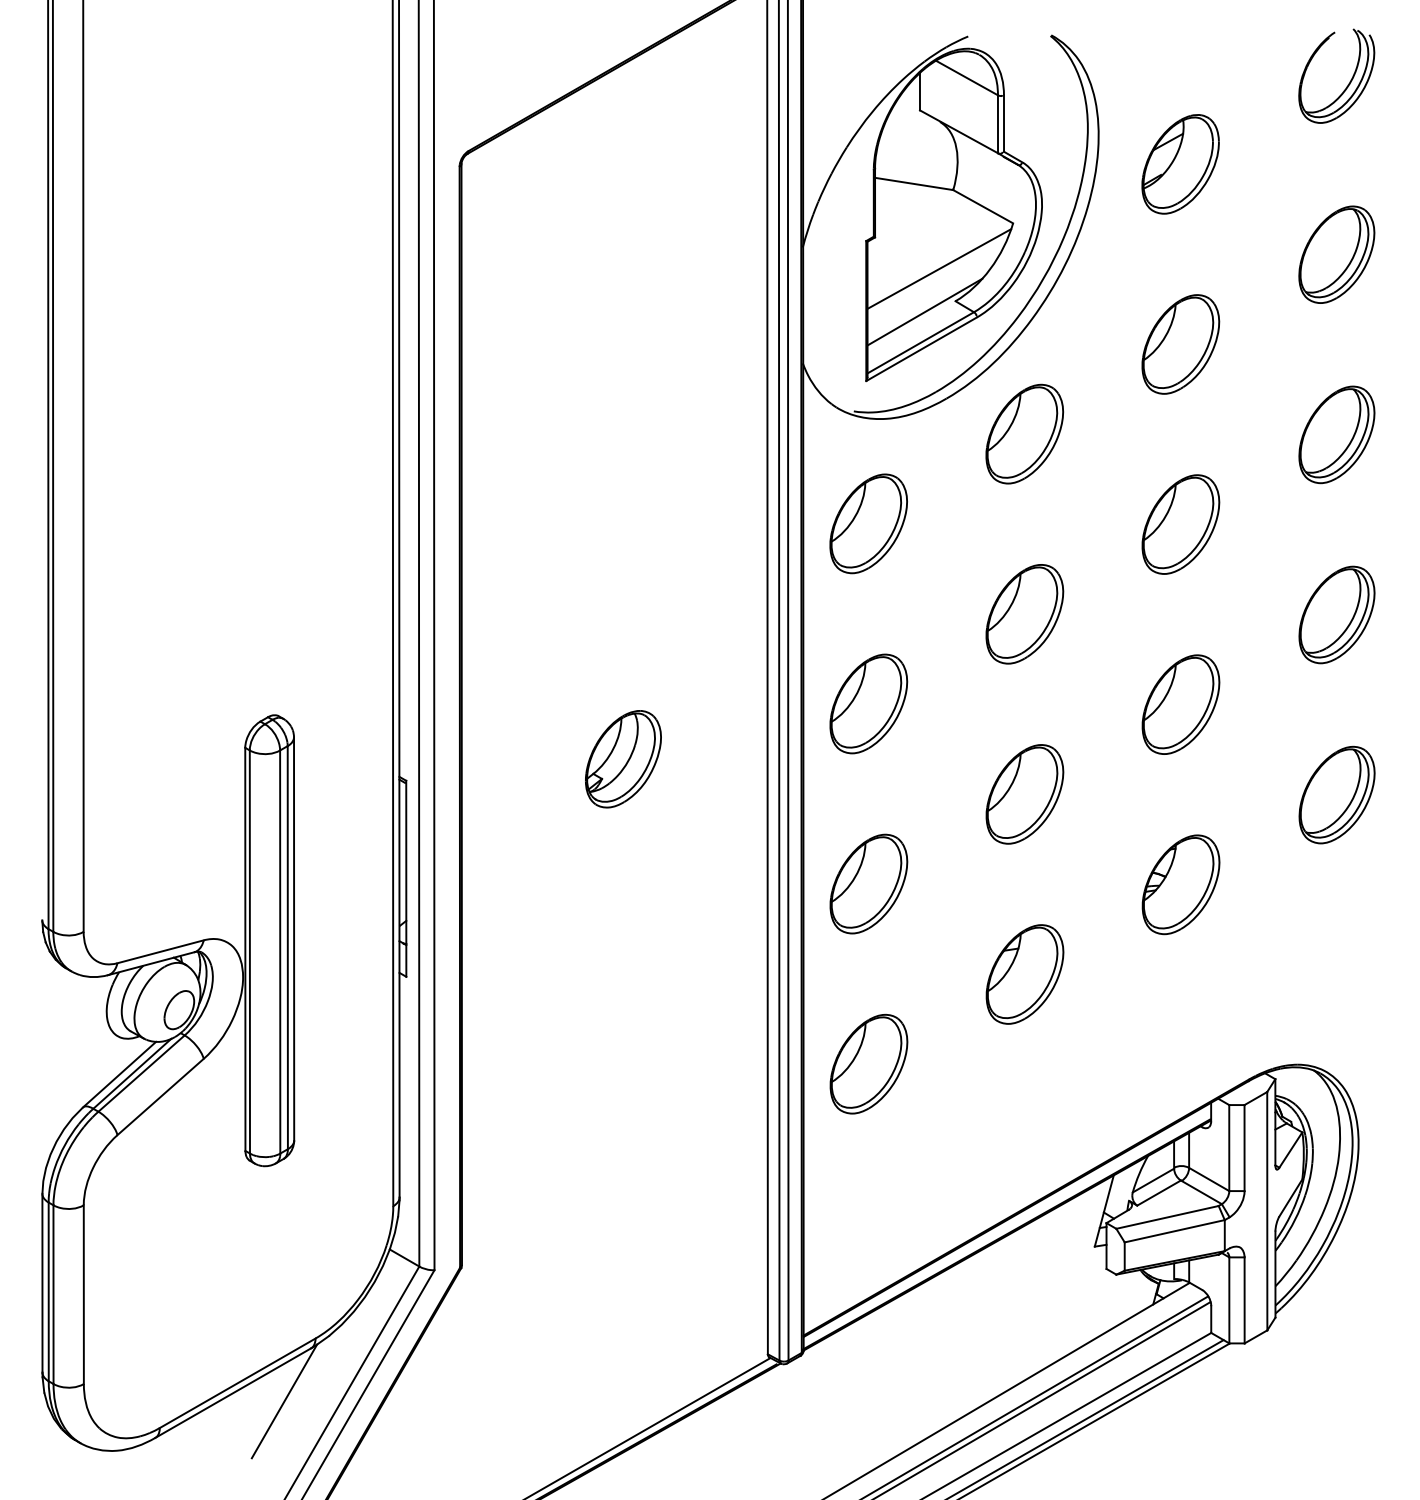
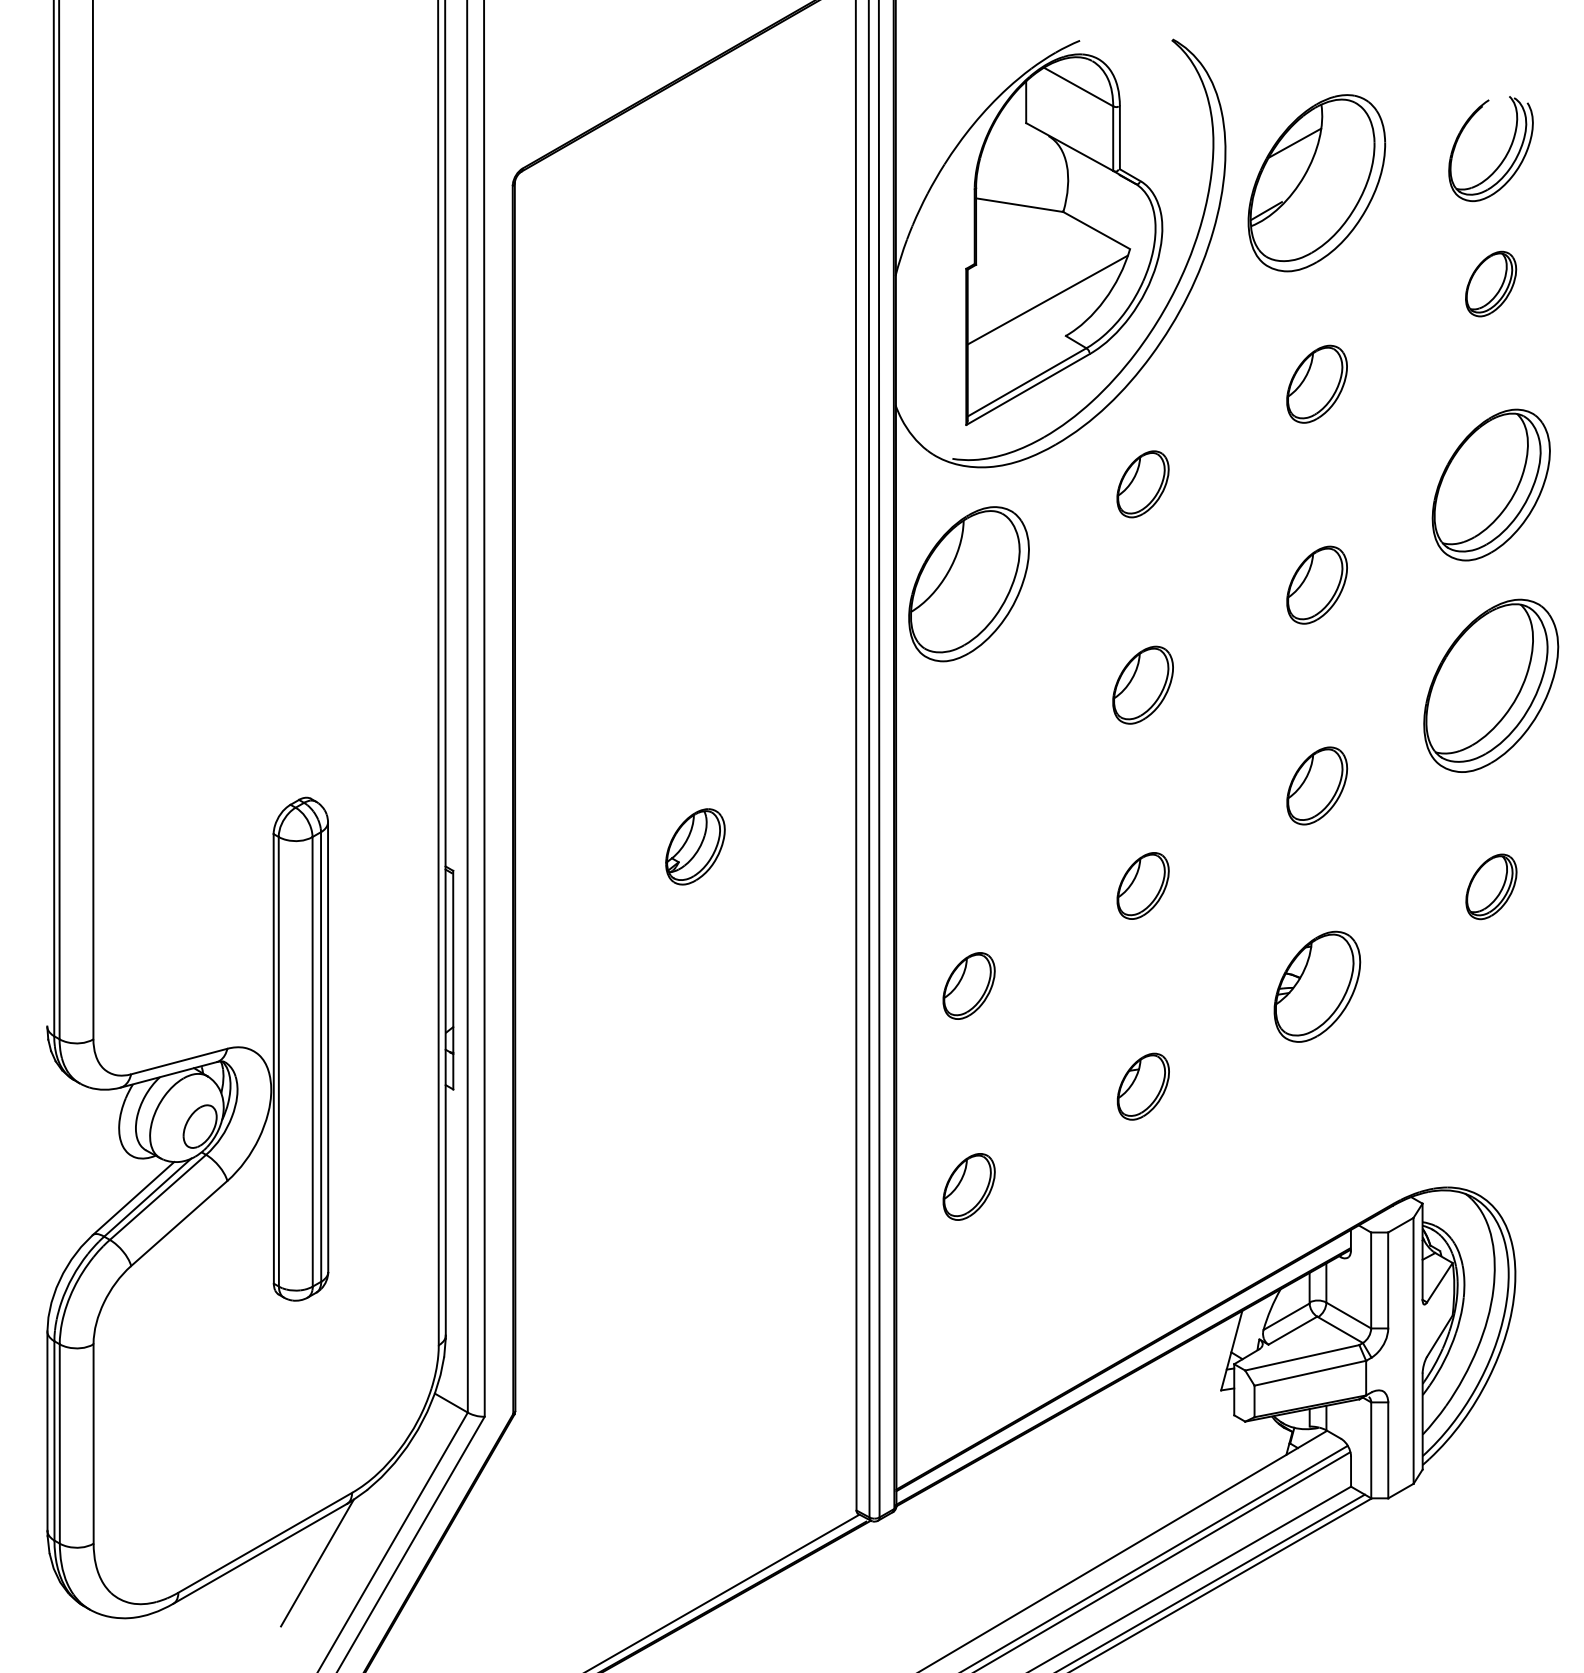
part: (1347, 85) -> (1502, 159), moved
part: (1180, 164) -> (1316, 183), size x1.6
part: (1336, 254) -> (1490, 283), size x0.6
line: (924, 311) -> (1031, 347), removed
part: (1180, 344) -> (1316, 384), size x0.7
part: (1024, 434) -> (1142, 484), size x0.6
part: (1336, 434) -> (1490, 484), size x1.4
part: (868, 524) -> (968, 584), size x1.4
part: (1180, 524) -> (1316, 585), size x0.7
part: (1024, 614) -> (1142, 685), size x0.7
part: (1337, 614) -> (1491, 685), size x1.6
part: (868, 704) -> (968, 785), removed
part: (1180, 704) -> (1316, 785), size x0.7
part: (623, 758) -> (695, 846), size x0.7
part: (1024, 793) -> (1142, 885), size x0.6
part: (1337, 794) -> (1491, 886), size x0.6
part: (868, 883) -> (968, 985), size x0.6
part: (1025, 974) -> (1143, 1086), size x0.6
part: (868, 1063) -> (968, 1186), size x0.6

